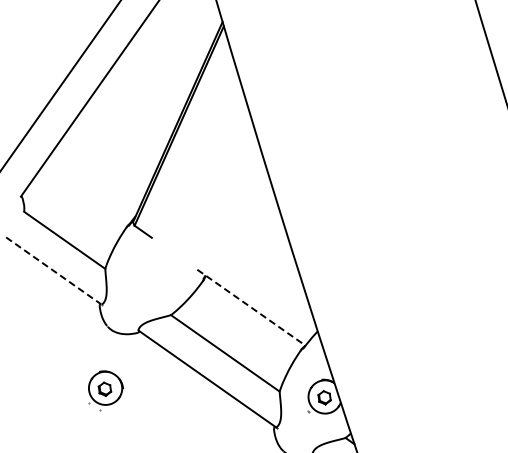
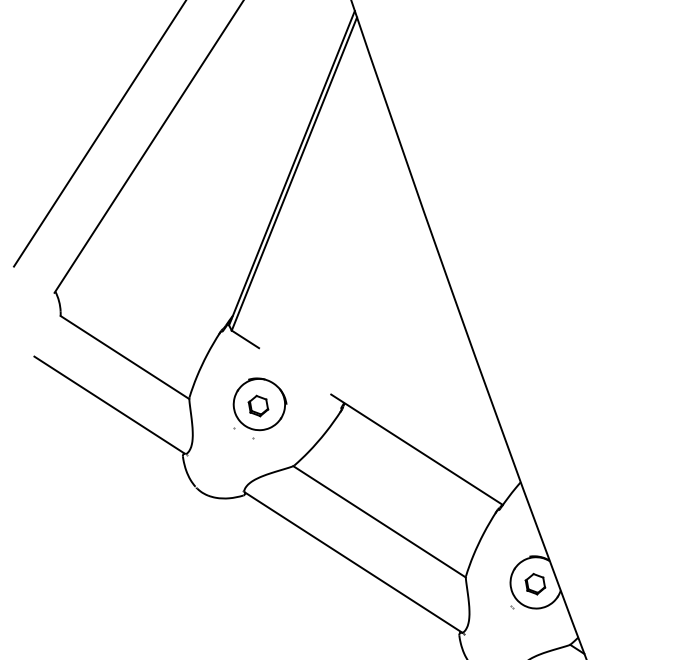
line: (54, 271) -> (111, 406), dashed -> solid
line: (251, 307) -> (417, 449), dashed -> solid
part: (105, 390) -> (259, 407), moved

